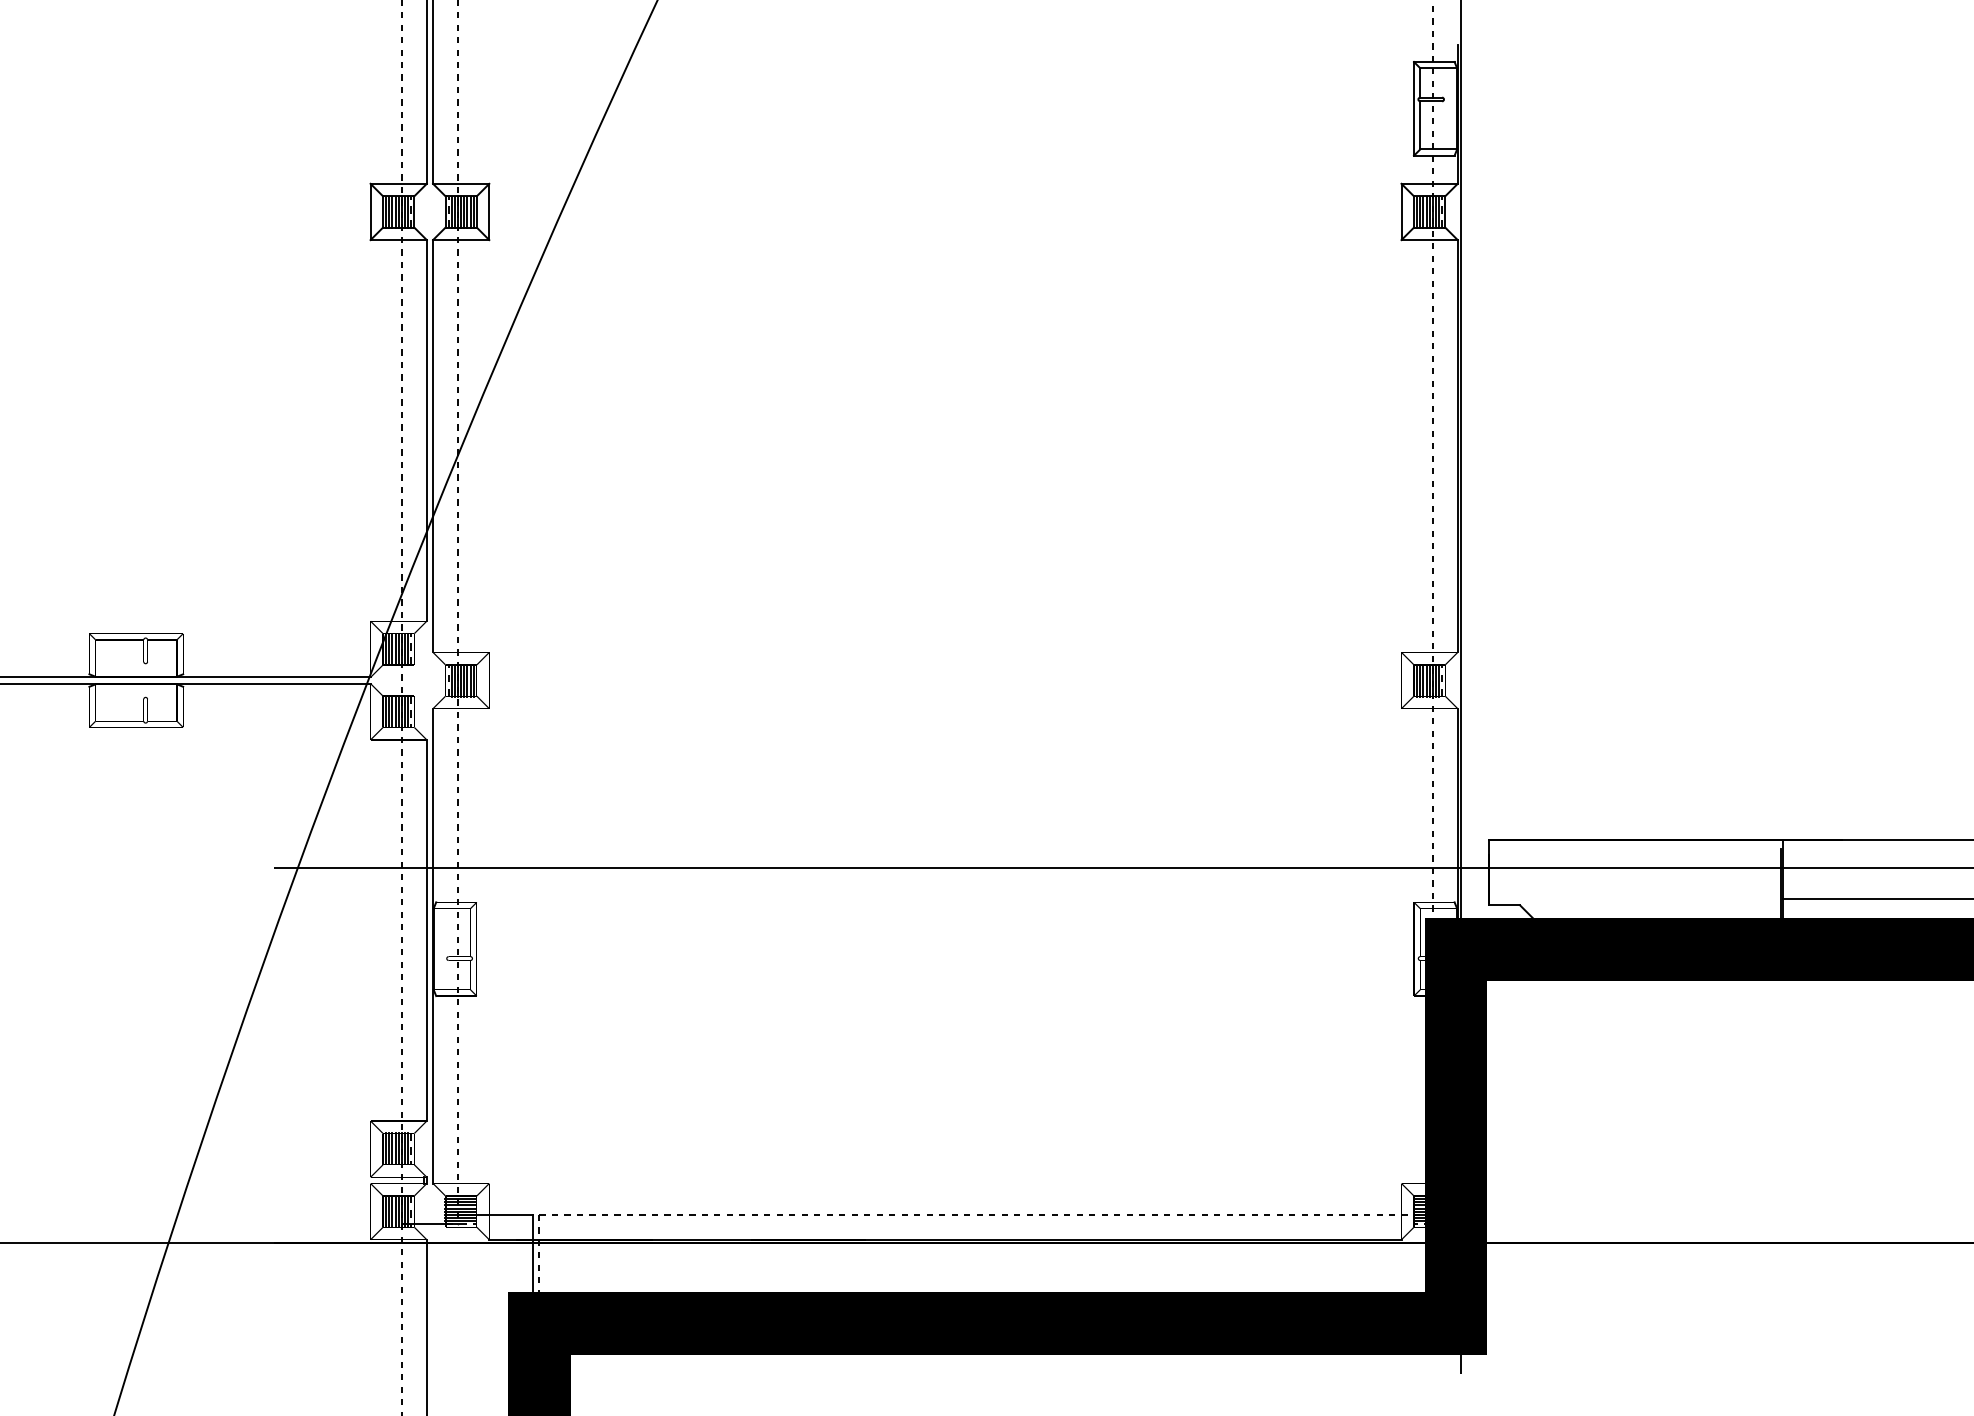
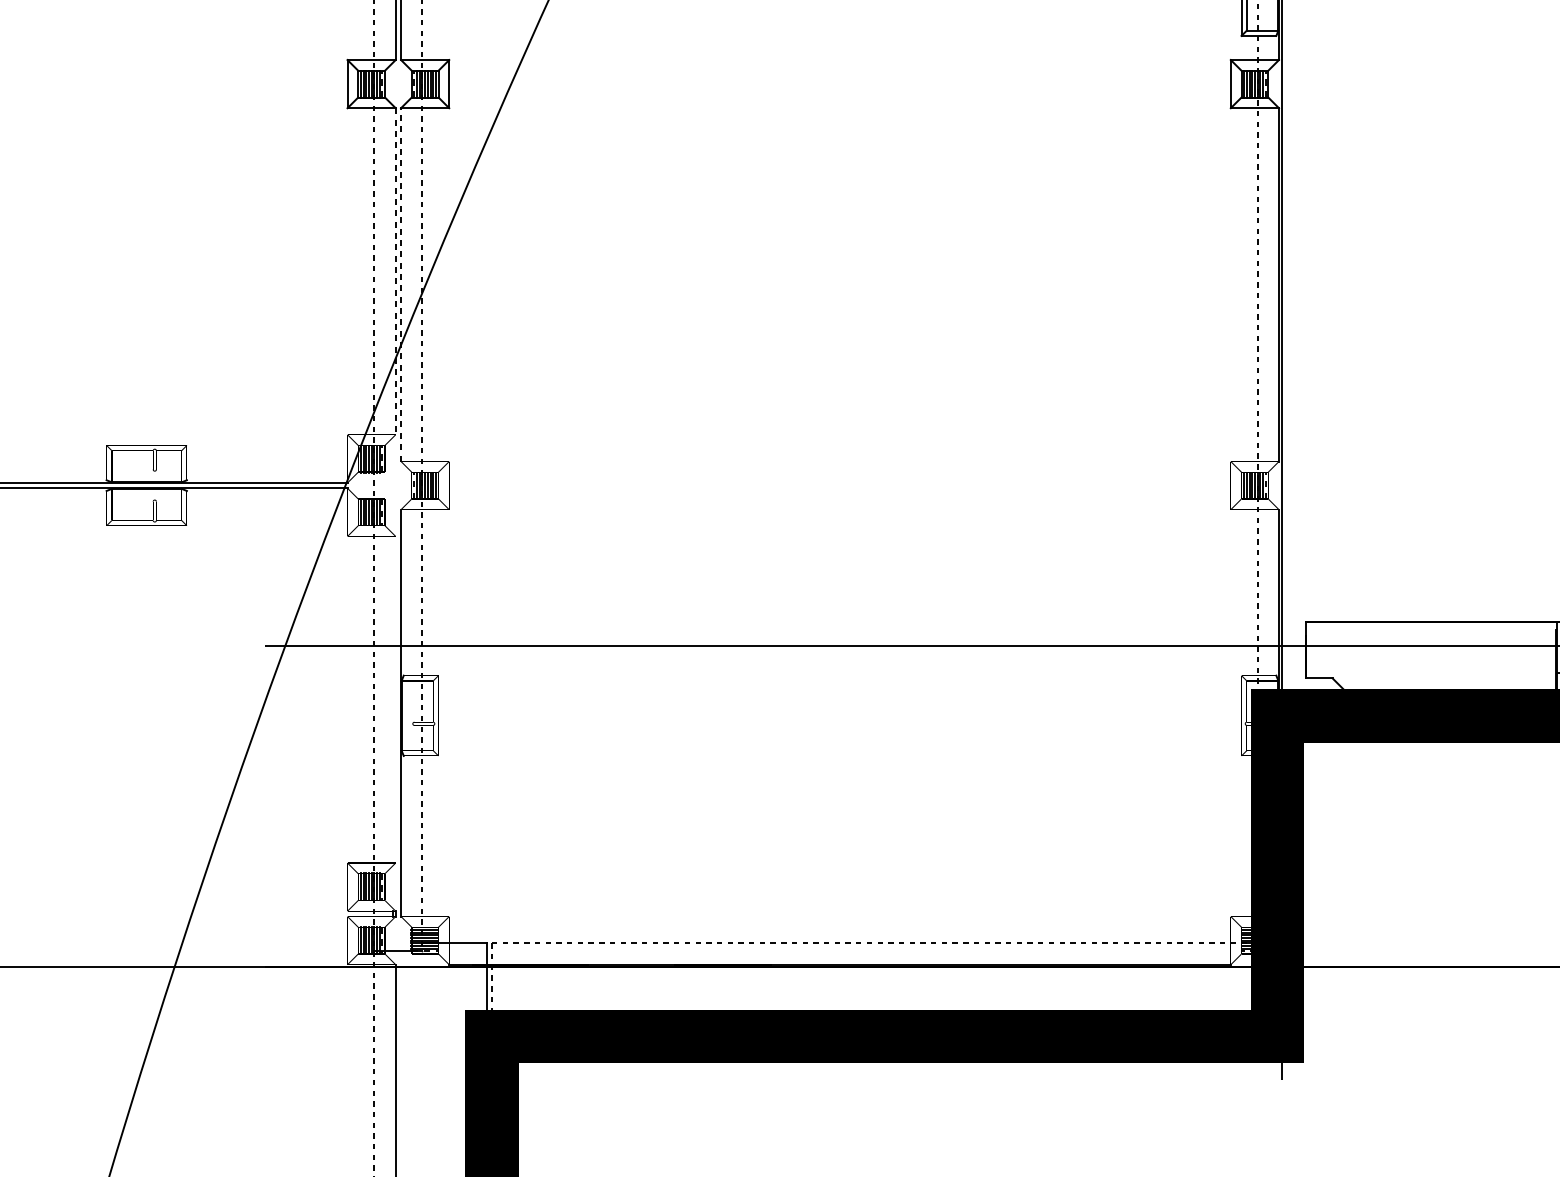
line: (426, 430) -> (395, 271), solid -> dashed
line: (433, 445) -> (401, 284), solid -> dashed
line: (426, 930) -> (395, 699), removed

